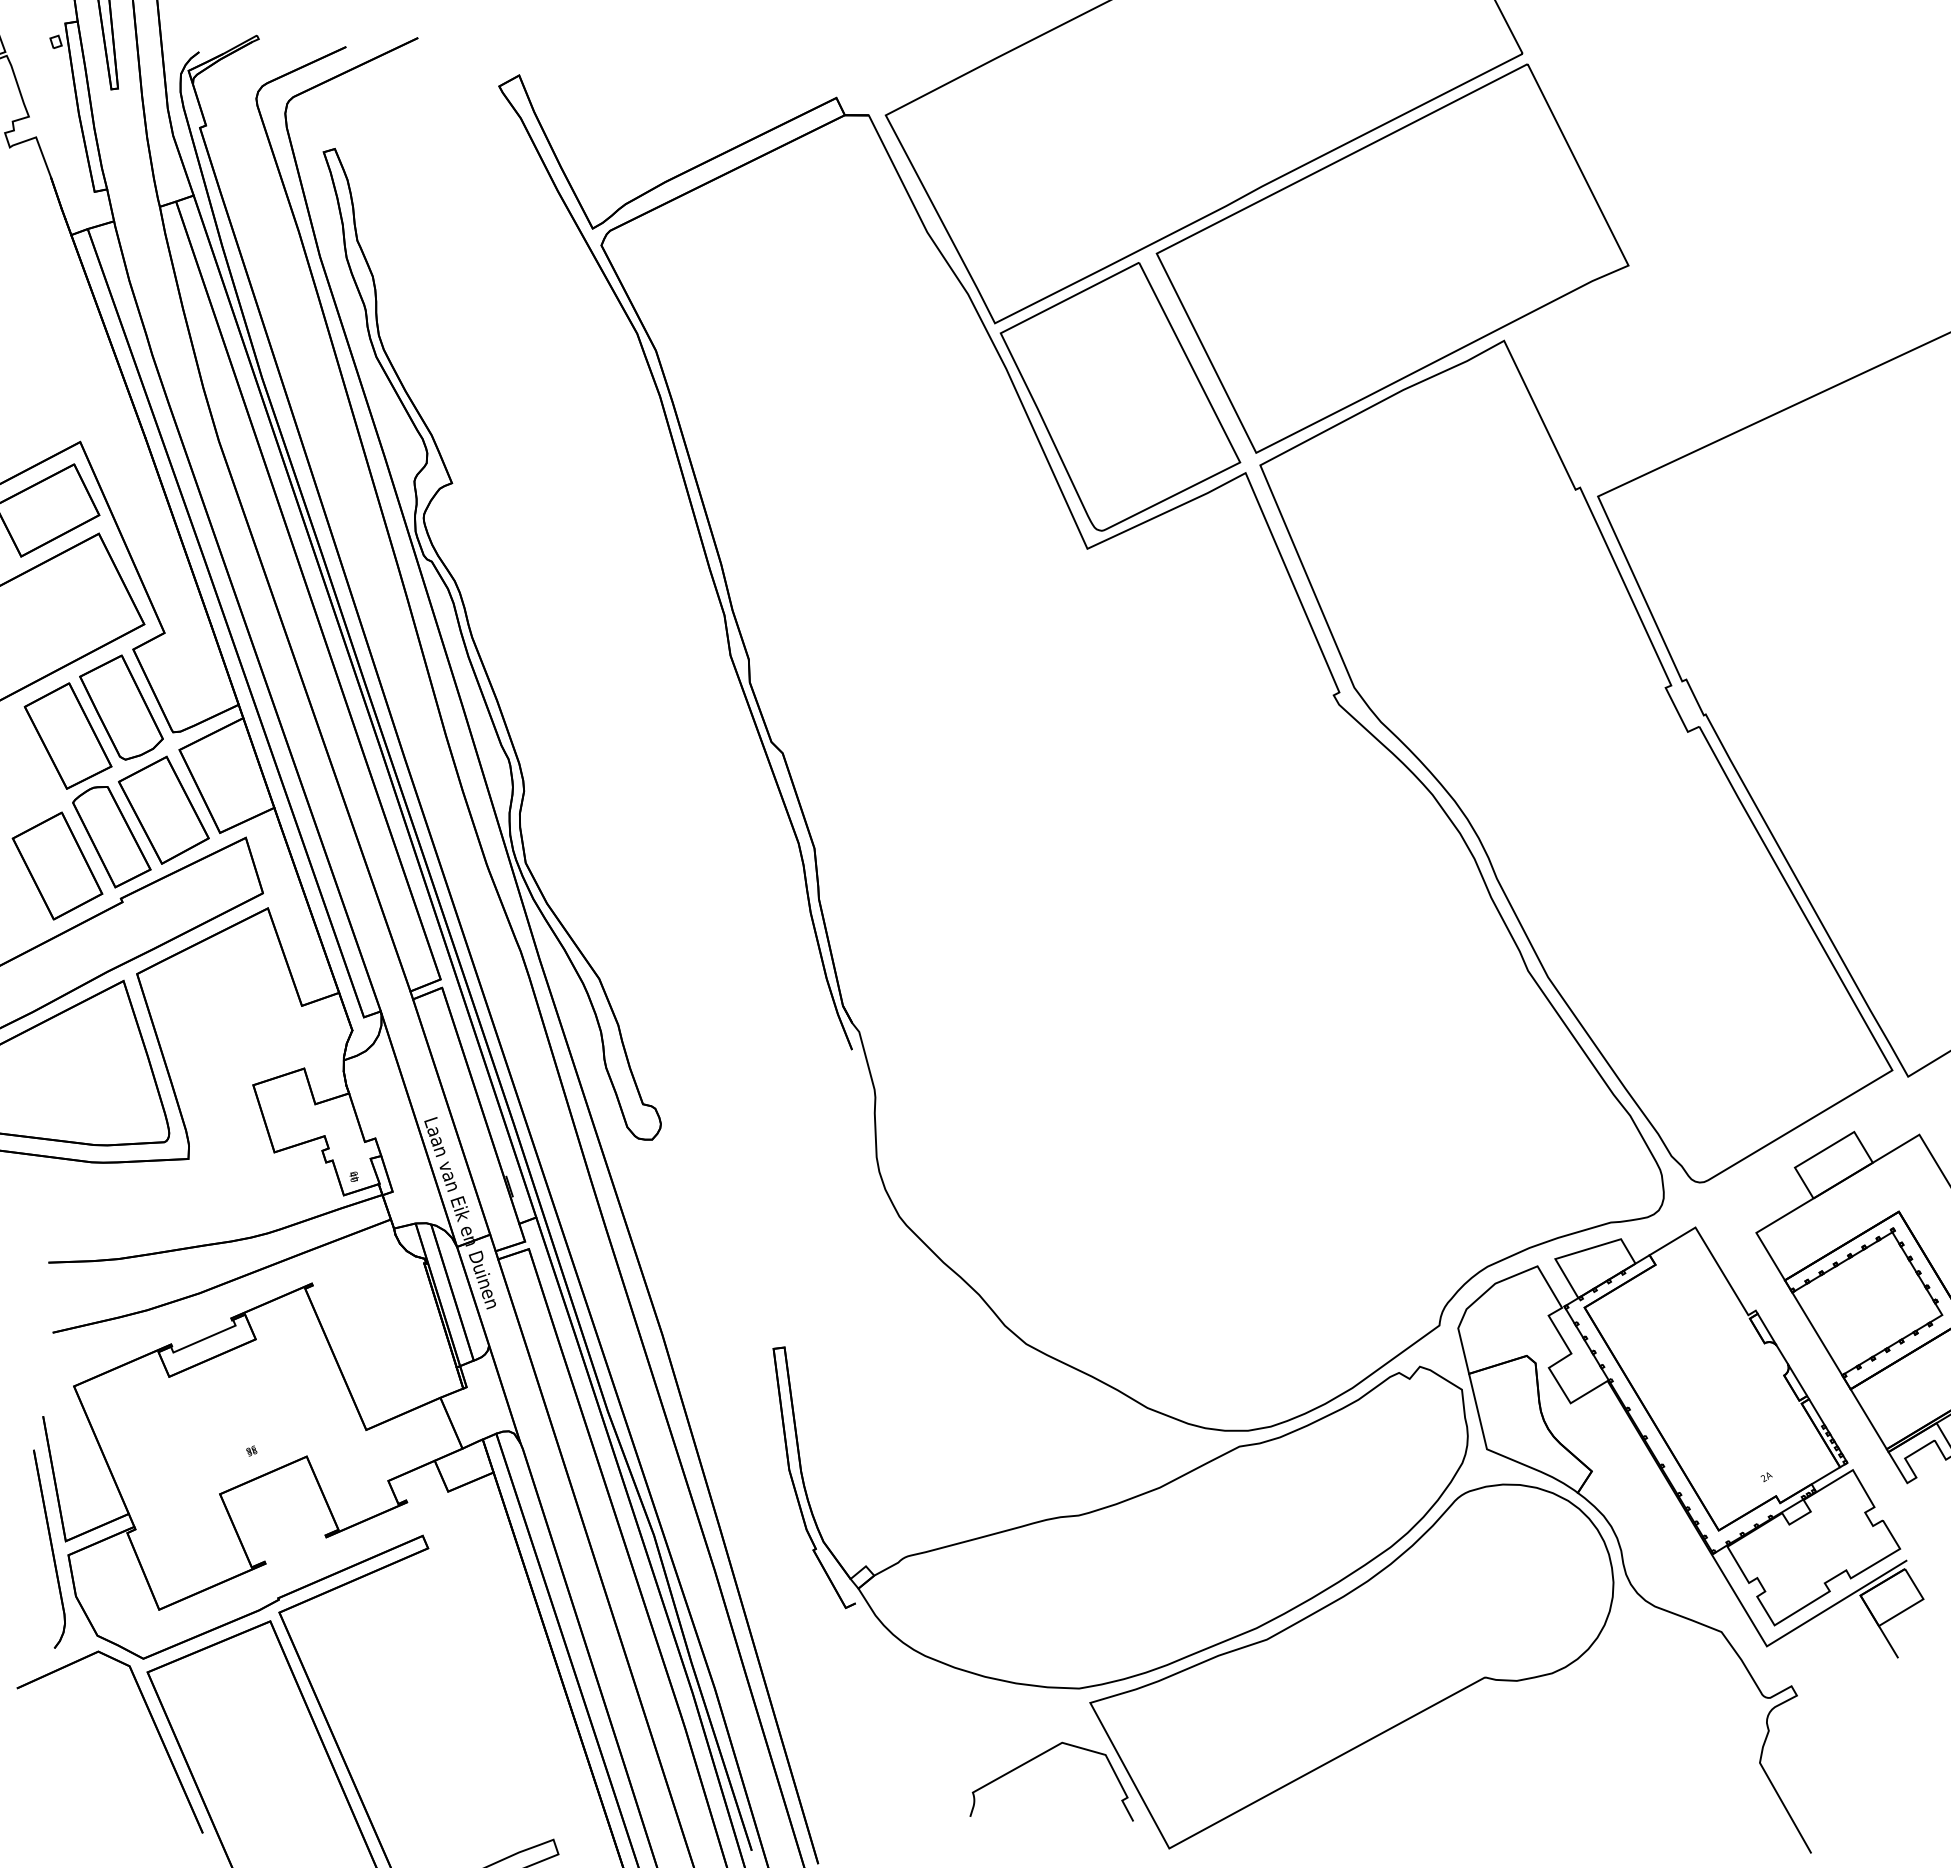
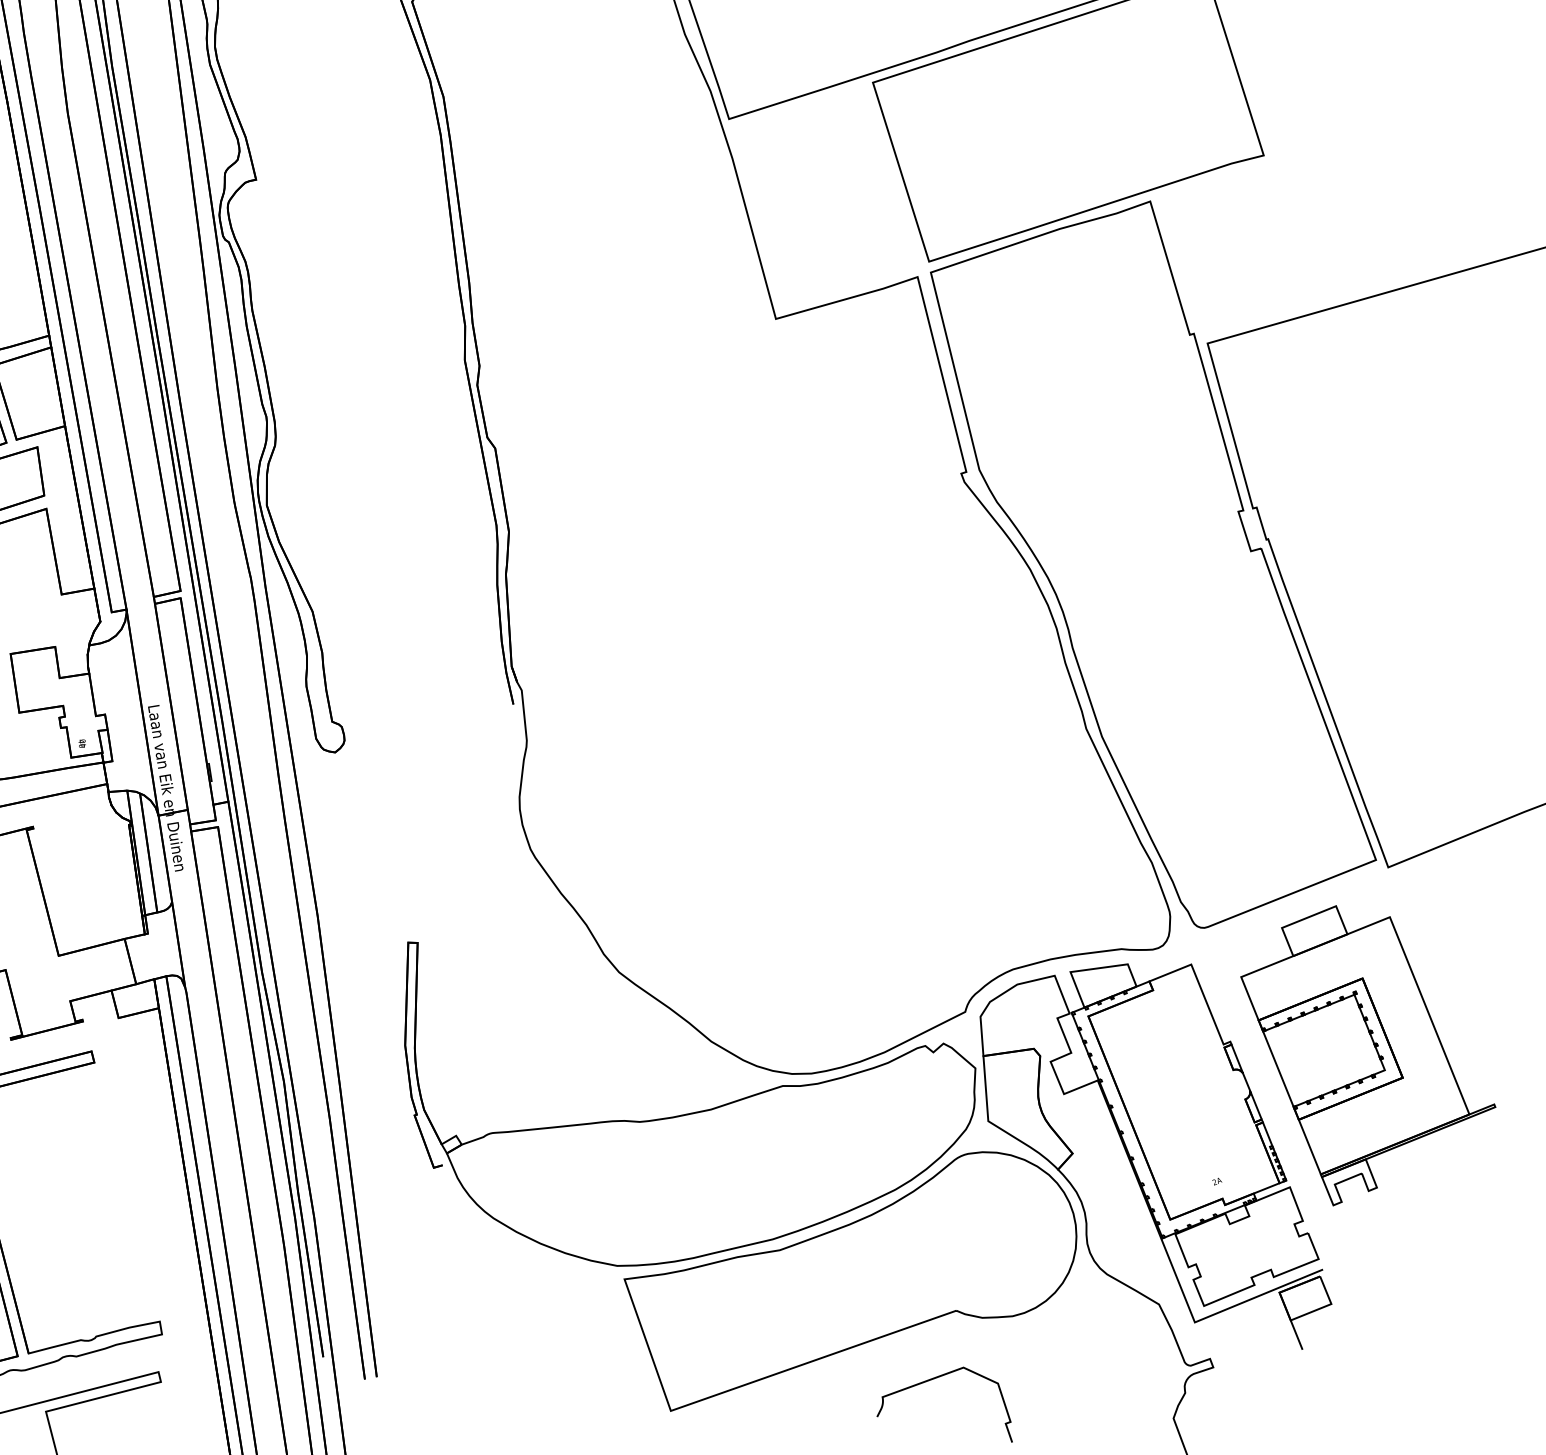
part: (1120, 396) -> (823, 196), removed
curve: (1038, 1757) -> (941, 1376), moved

